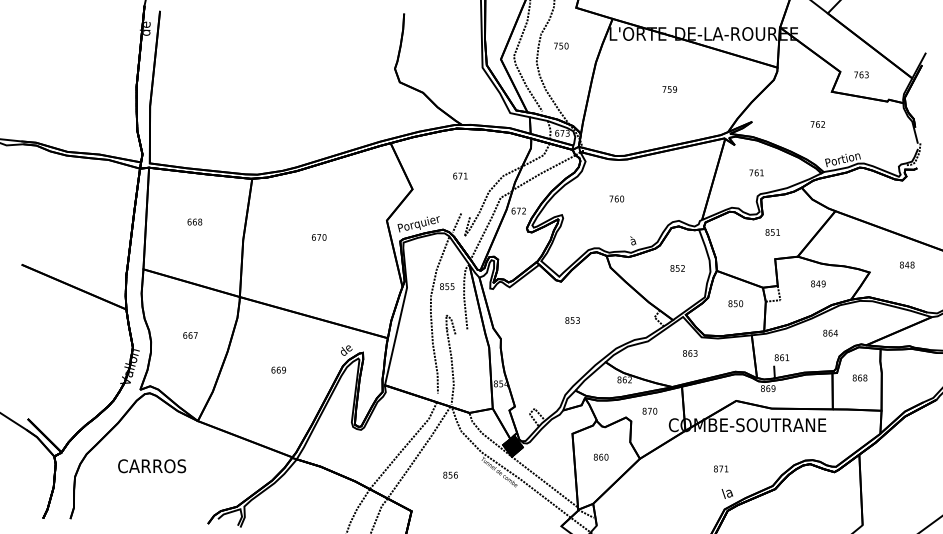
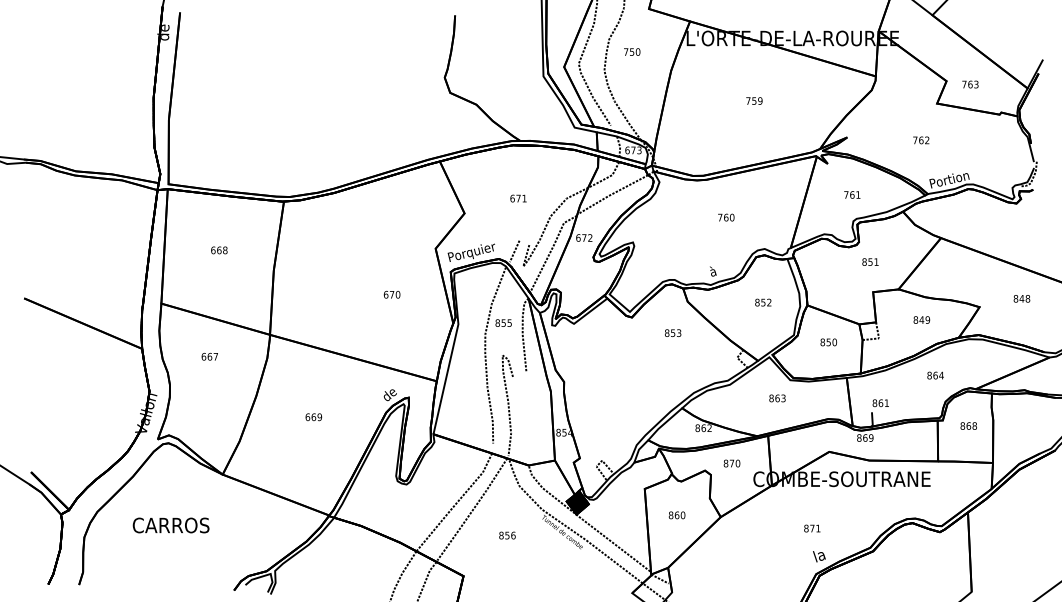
text: (616, 198) -> (725, 217), moved
text: (319, 237) -> (392, 294), moved
text: (572, 320) -> (672, 333), moved
text: (190, 335) -> (209, 356), moved

